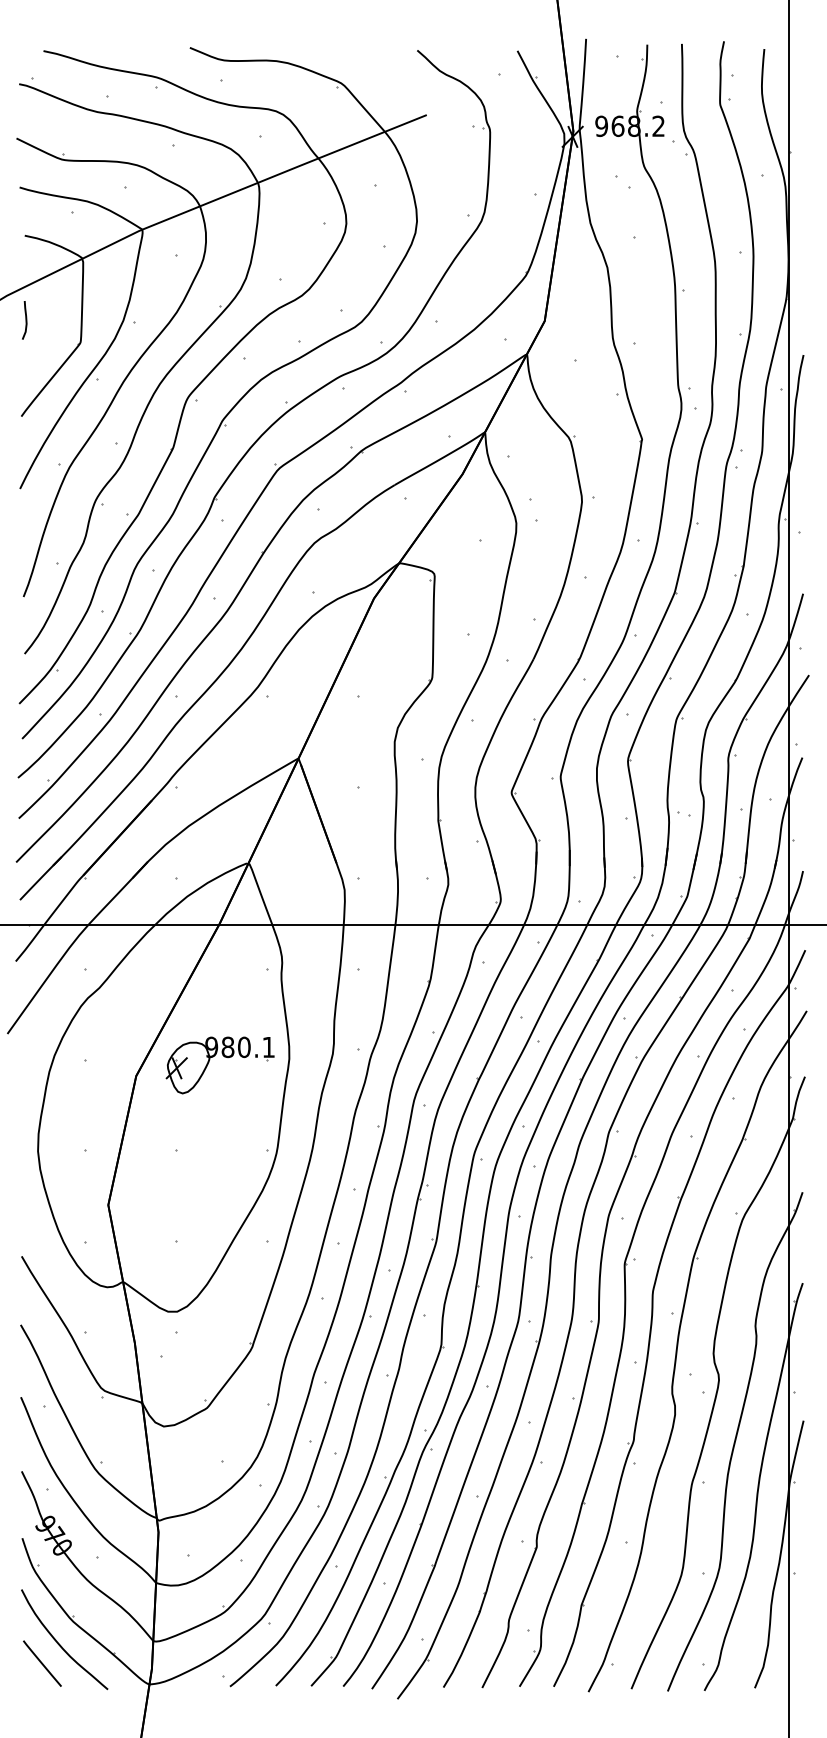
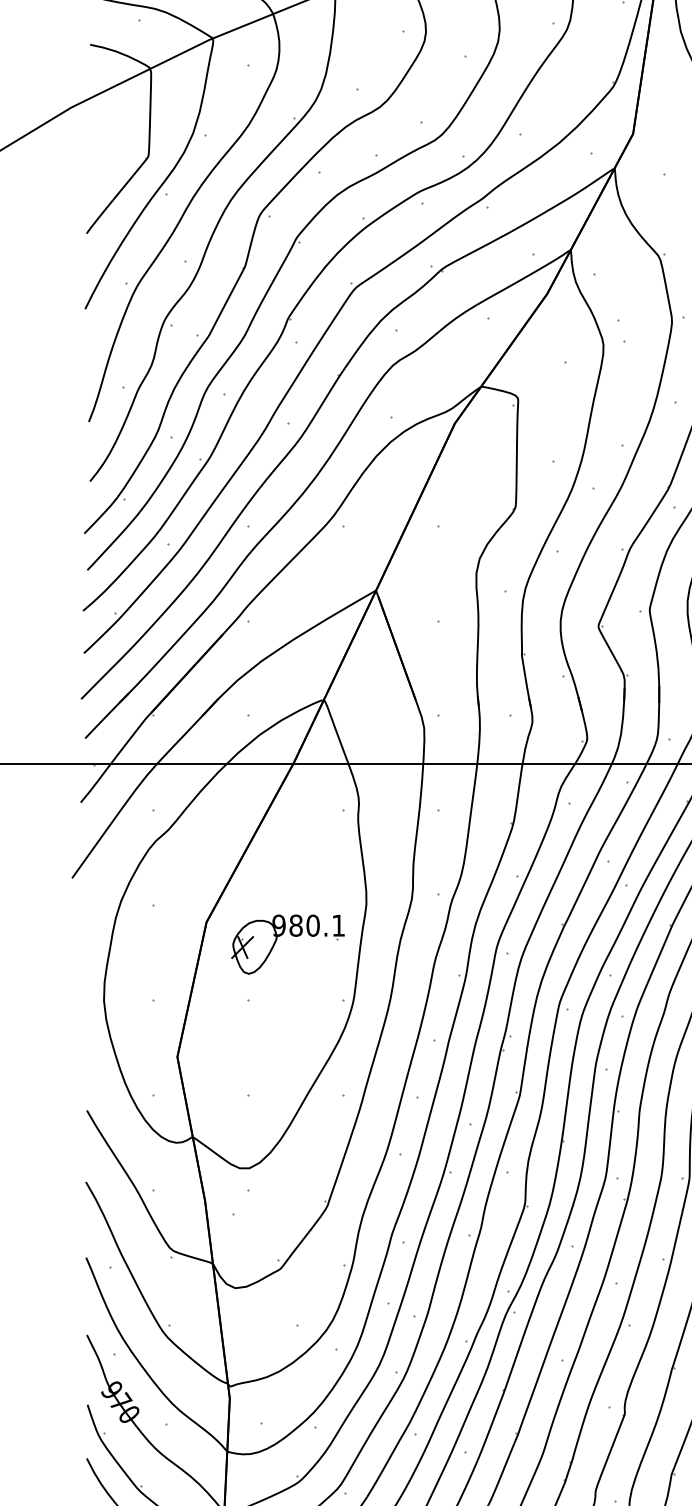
curve: (25, 320) -> (90, 133), removed
part: (224, 1057) -> (292, 936), moved

